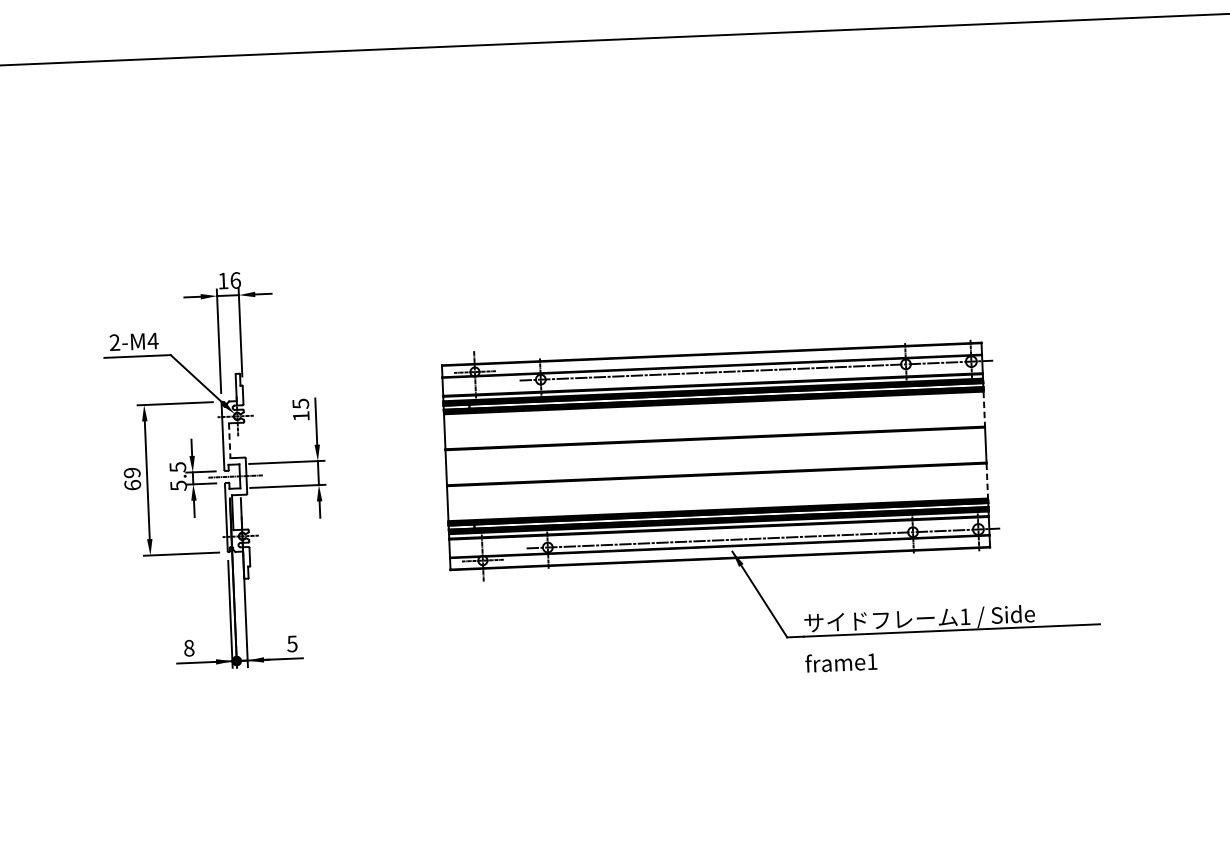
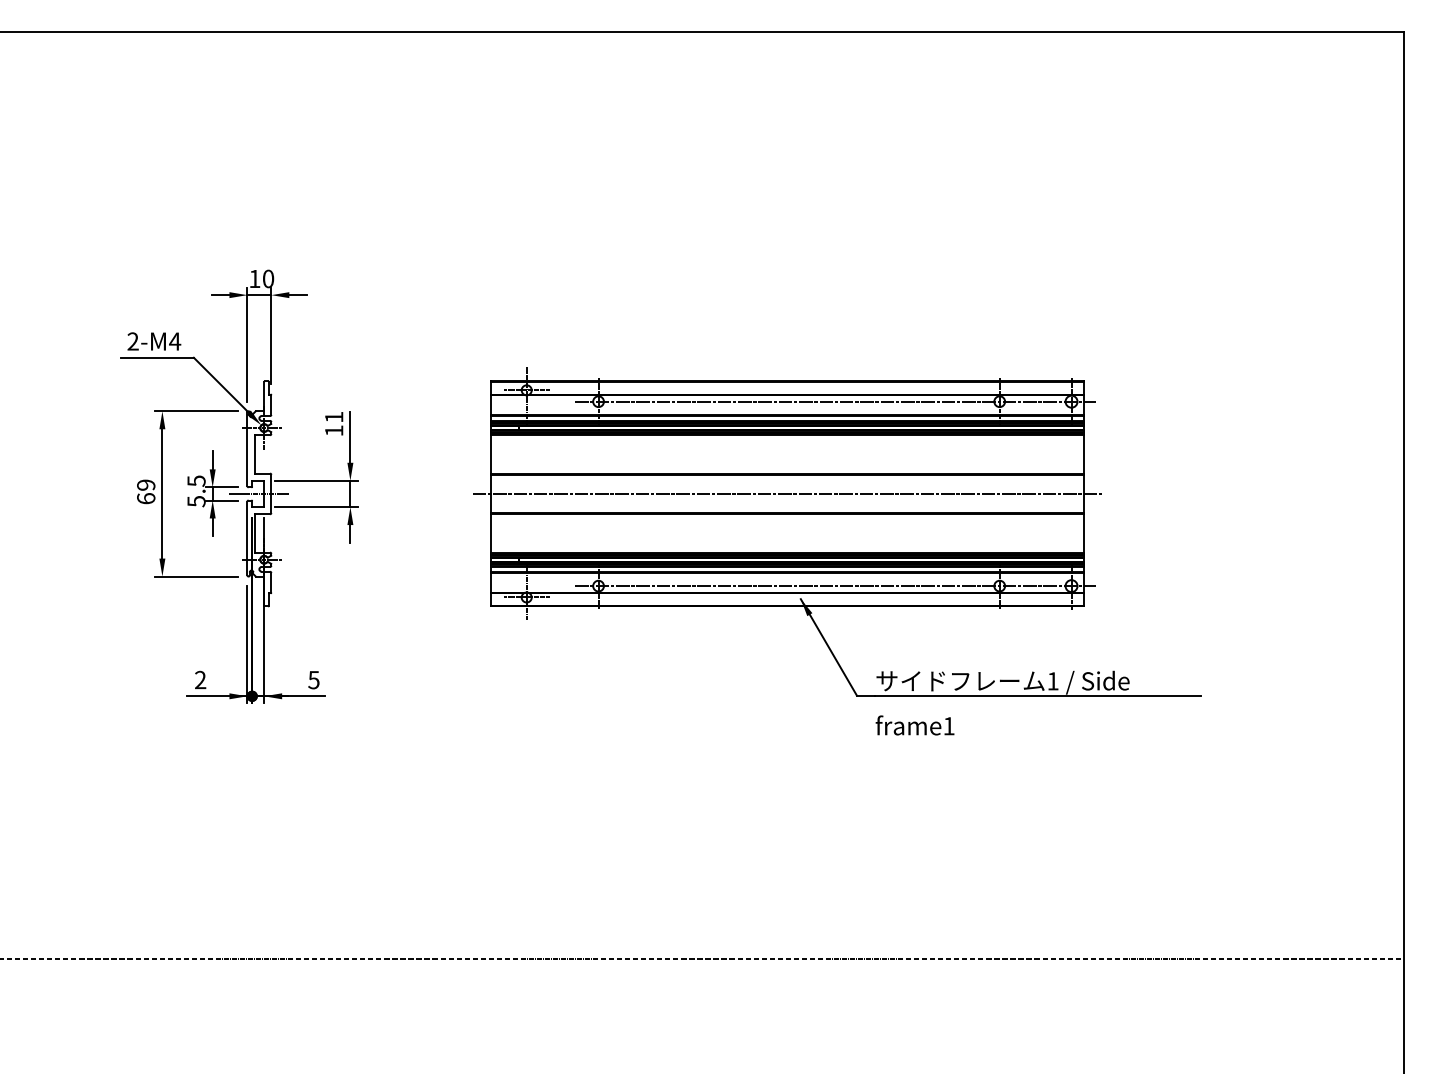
text: (235, 280) -> (268, 278), 16 -> 10
text: (301, 404) -> (334, 417), 15 -> 11
line: (984, 409) -> (1083, 454), dashed -> solid
line: (229, 440) -> (254, 454), dashed -> solid
line: (715, 456) -> (786, 493), added
line: (987, 481) -> (1083, 533), dashed -> solid
text: (189, 647) -> (200, 679), 8 -> 2

